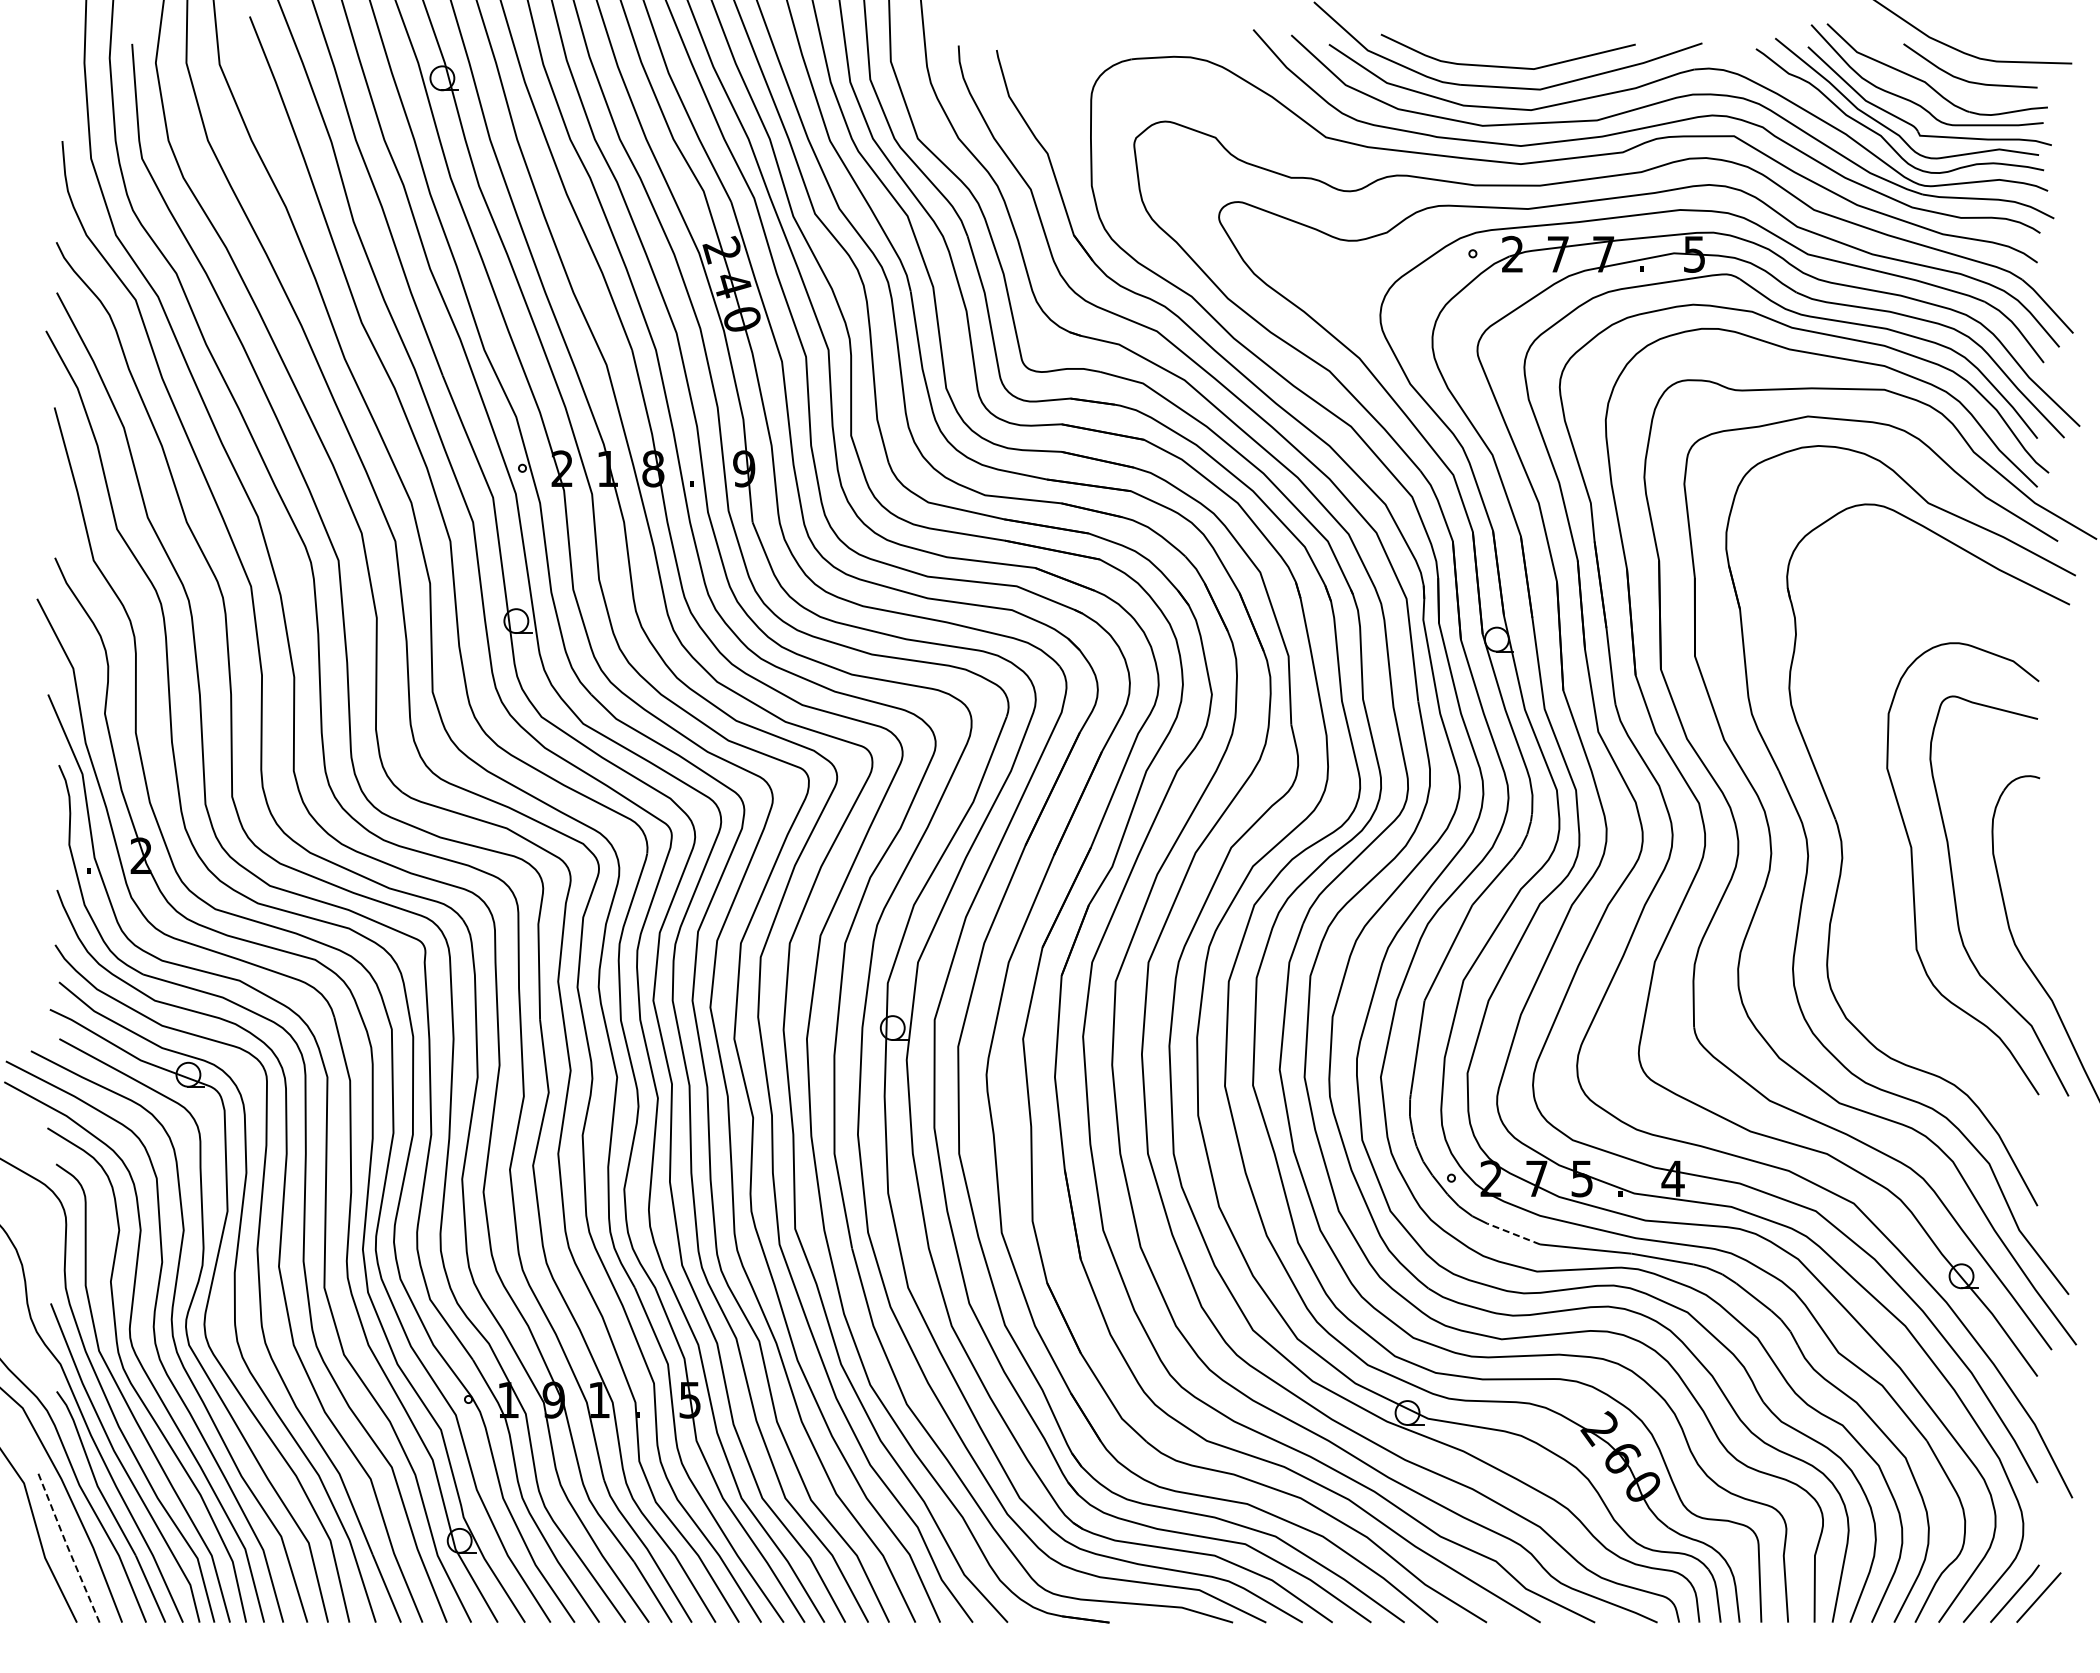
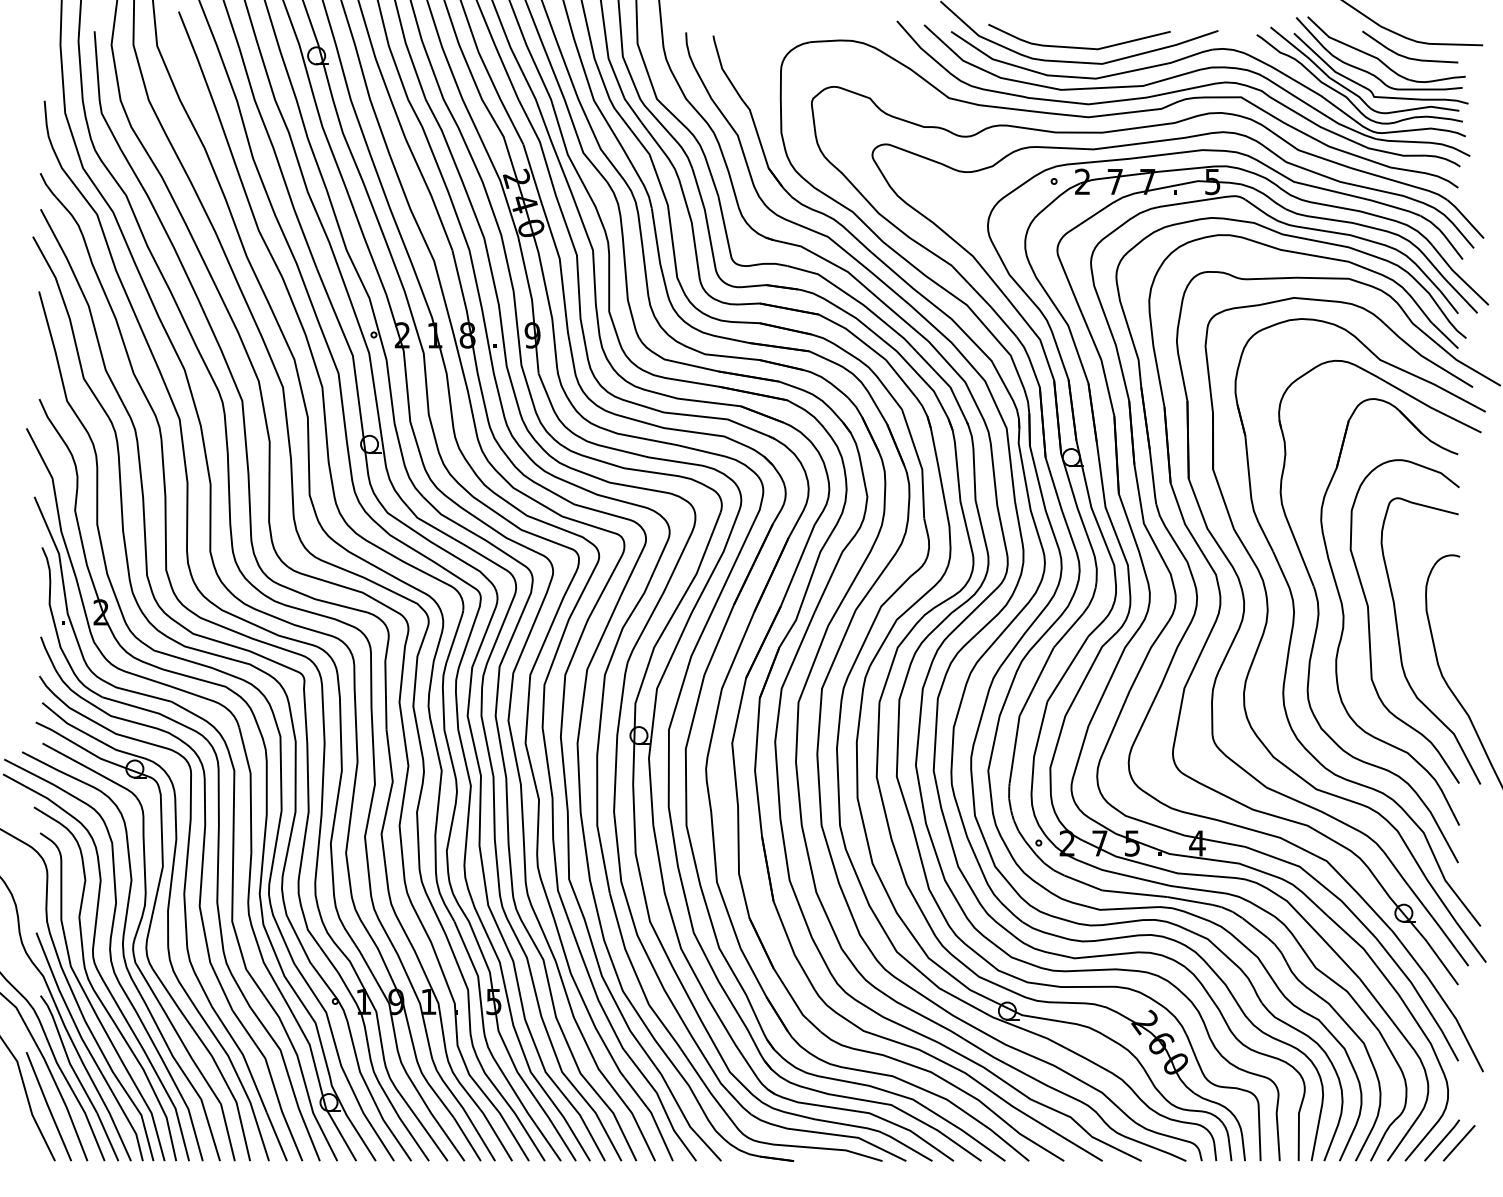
part: (1878, 860) -> (1344, 615), added
line: (1513, 1233) -> (1083, 882), dashed -> solid
line: (67, 1546) -> (48, 1106), dashed -> solid

